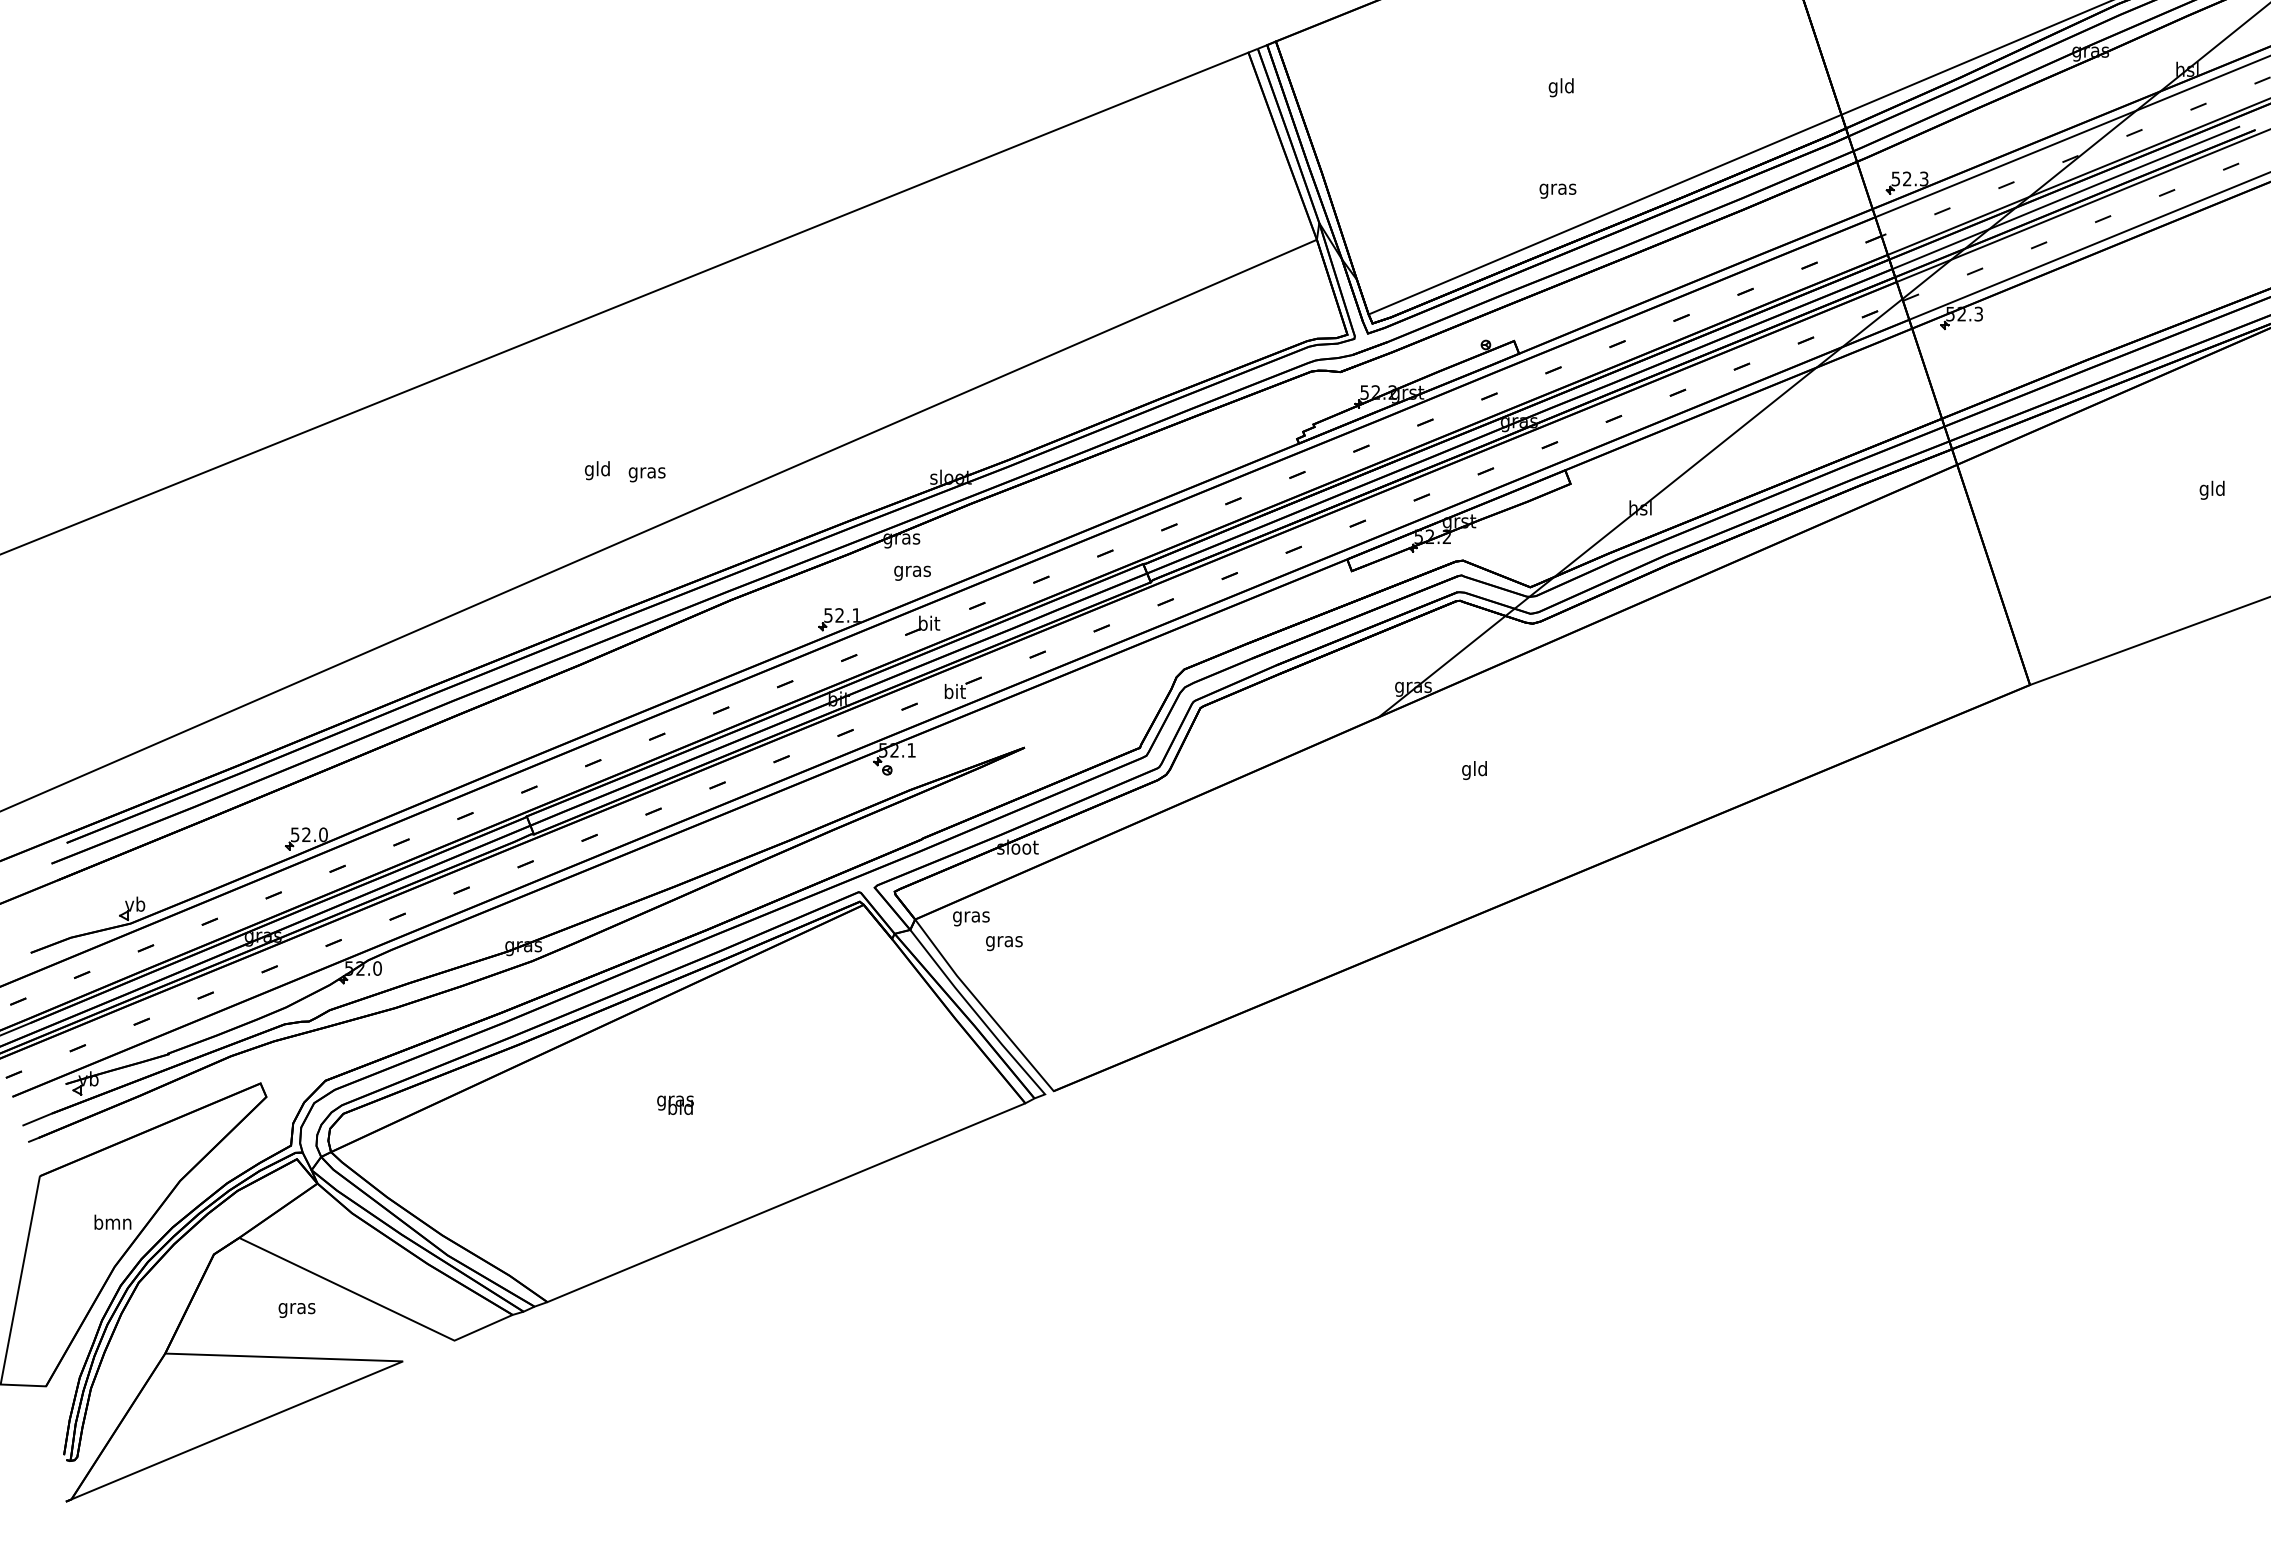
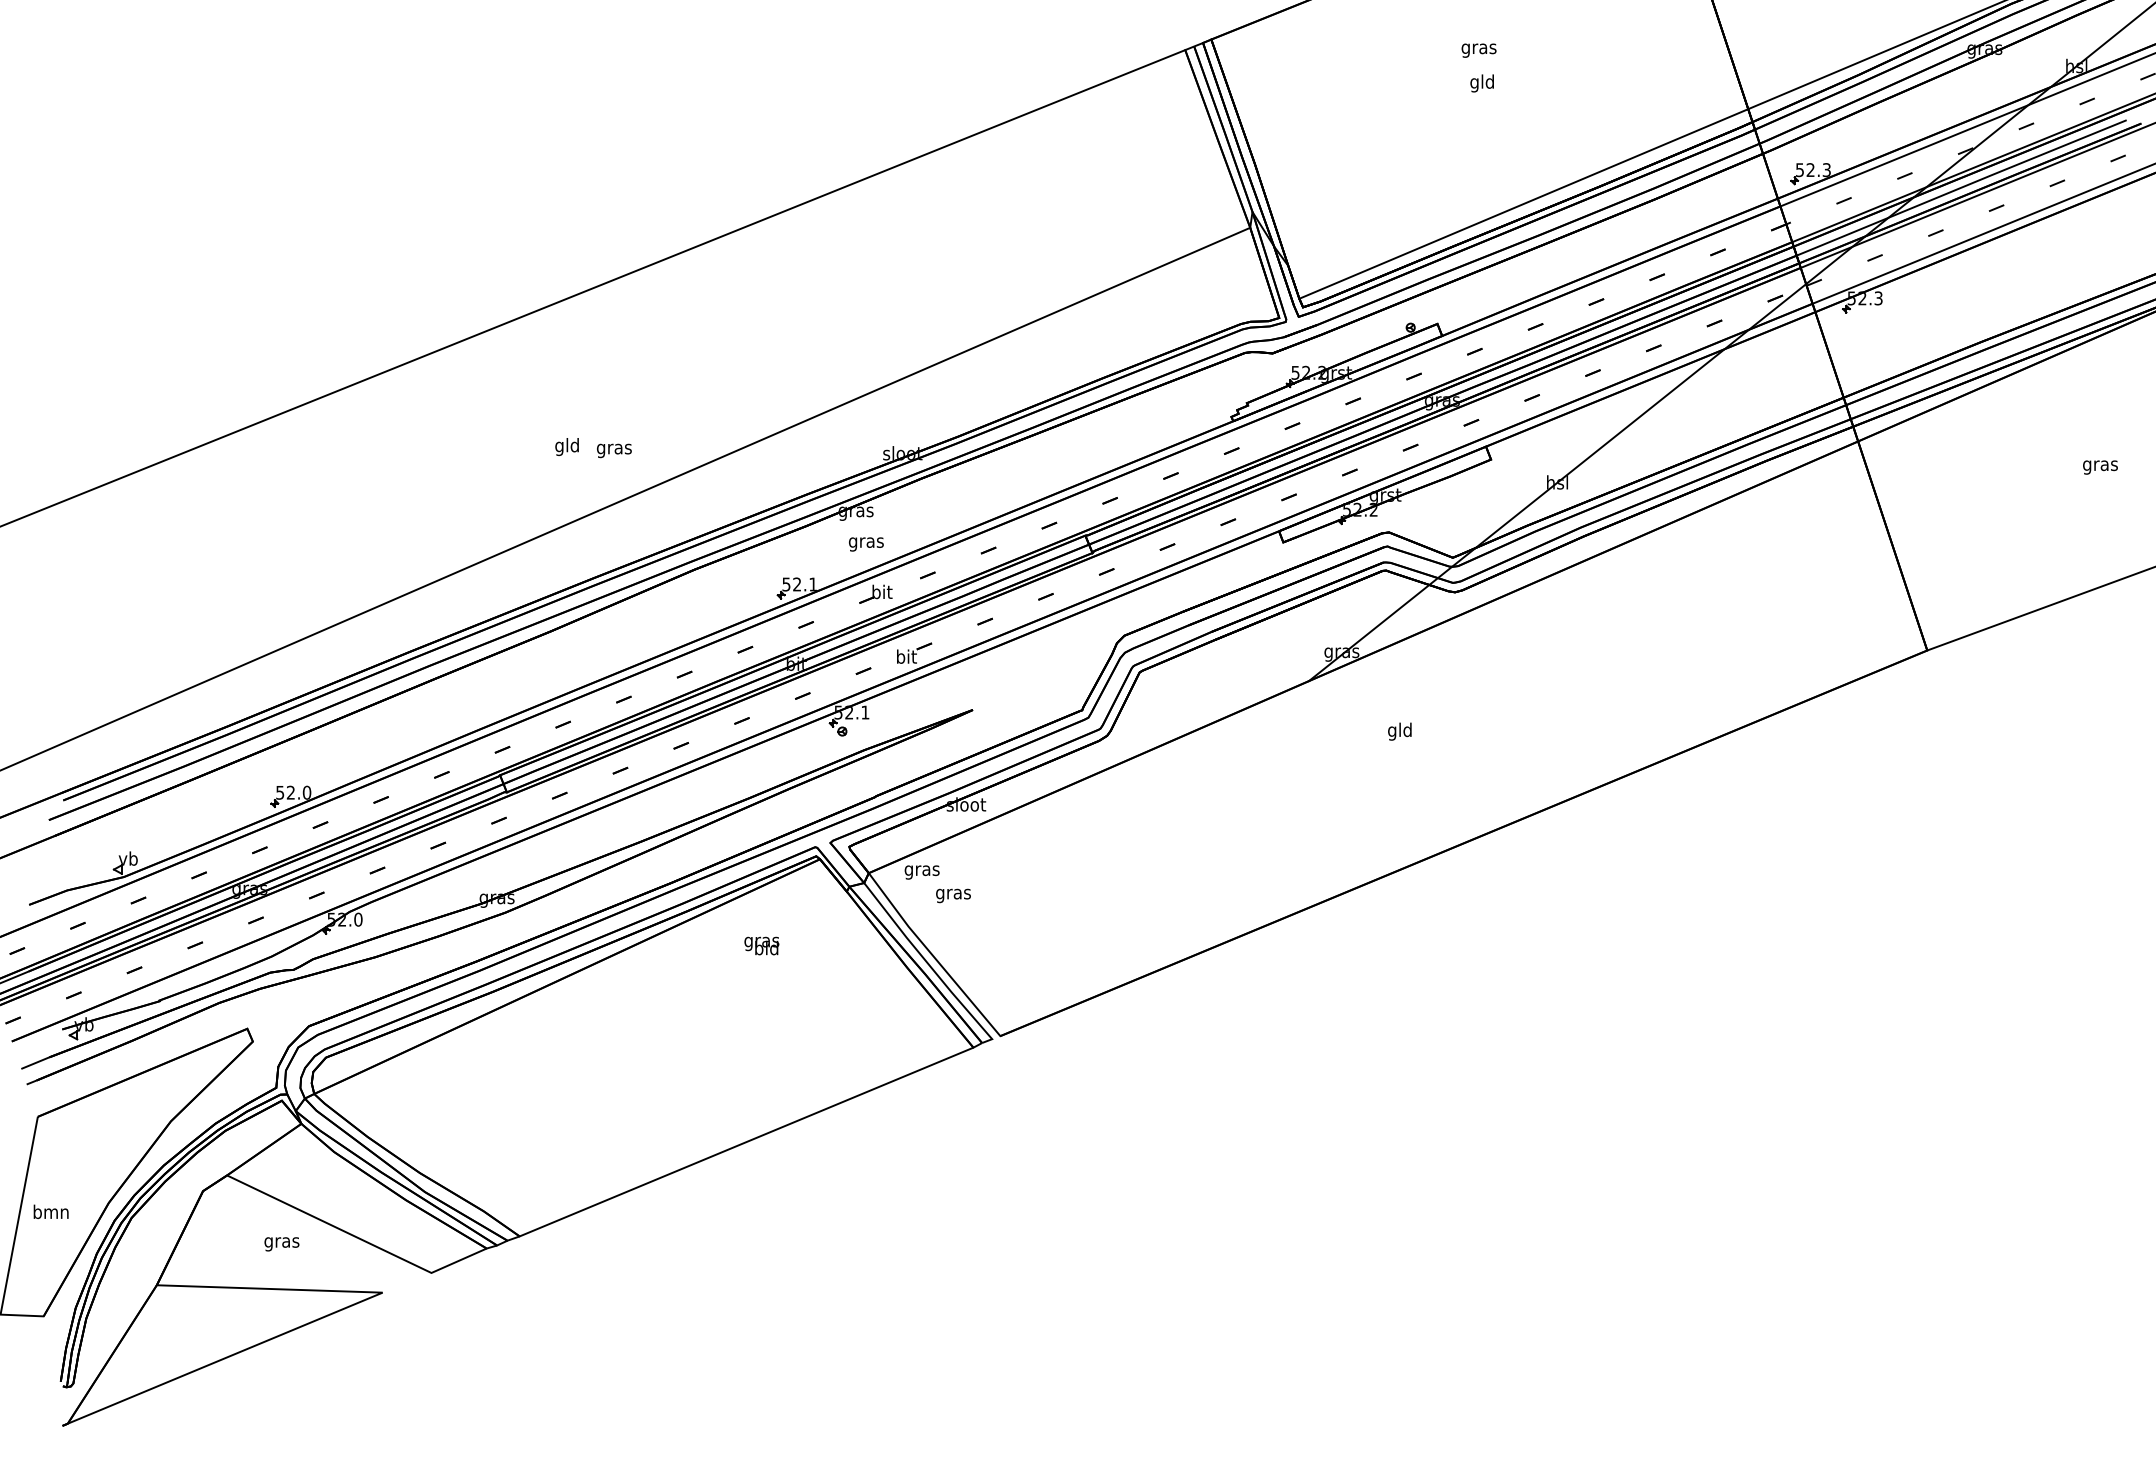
text: (1557, 190) -> (1478, 50), moved
text: (2212, 489) -> (2100, 464), gld -> gras
text: (675, 1104) -> (761, 945), moved
text: (112, 1221) -> (50, 1211), moved

